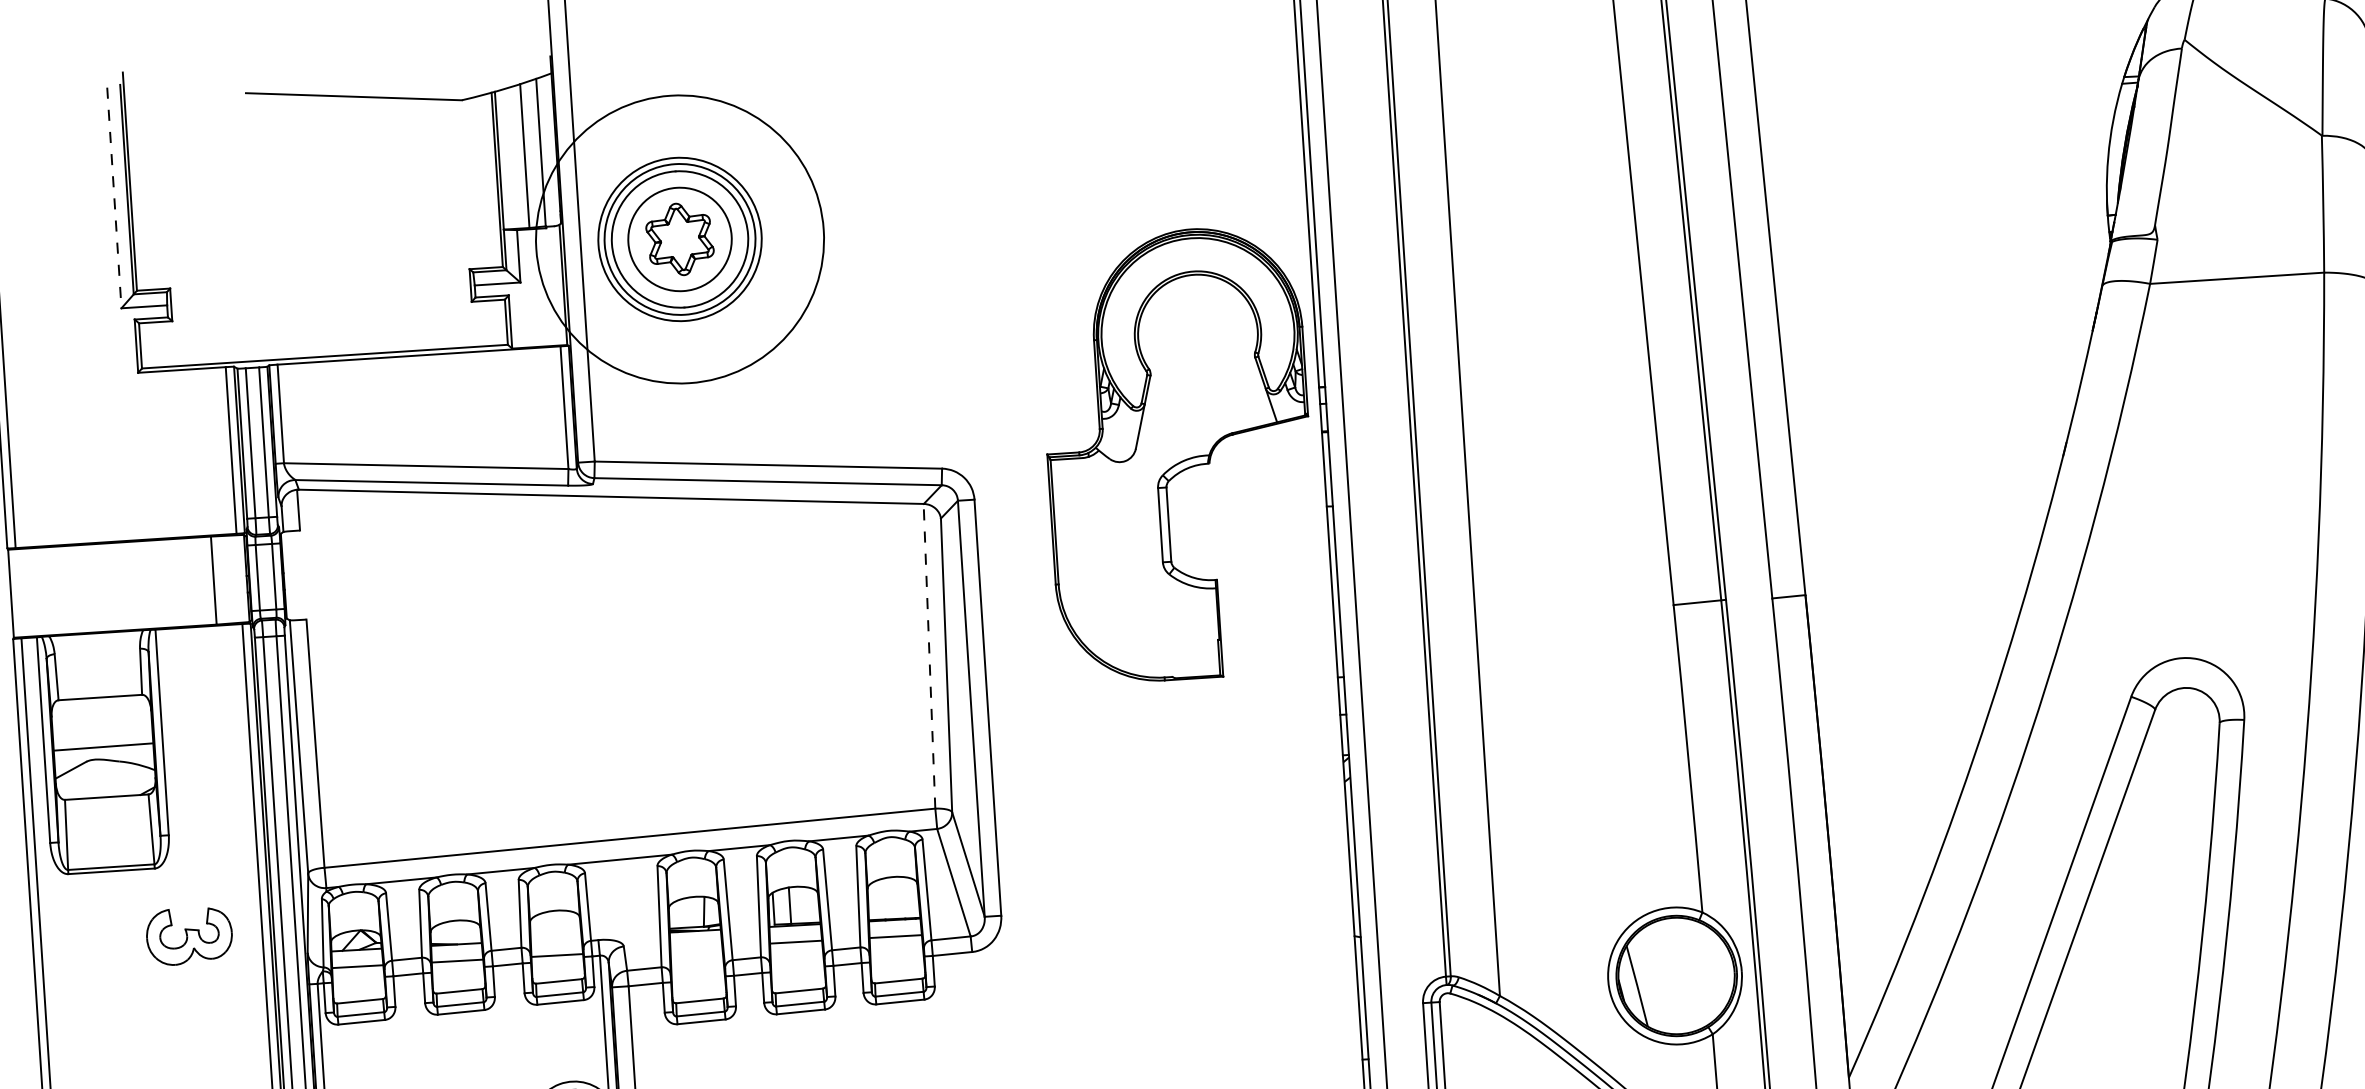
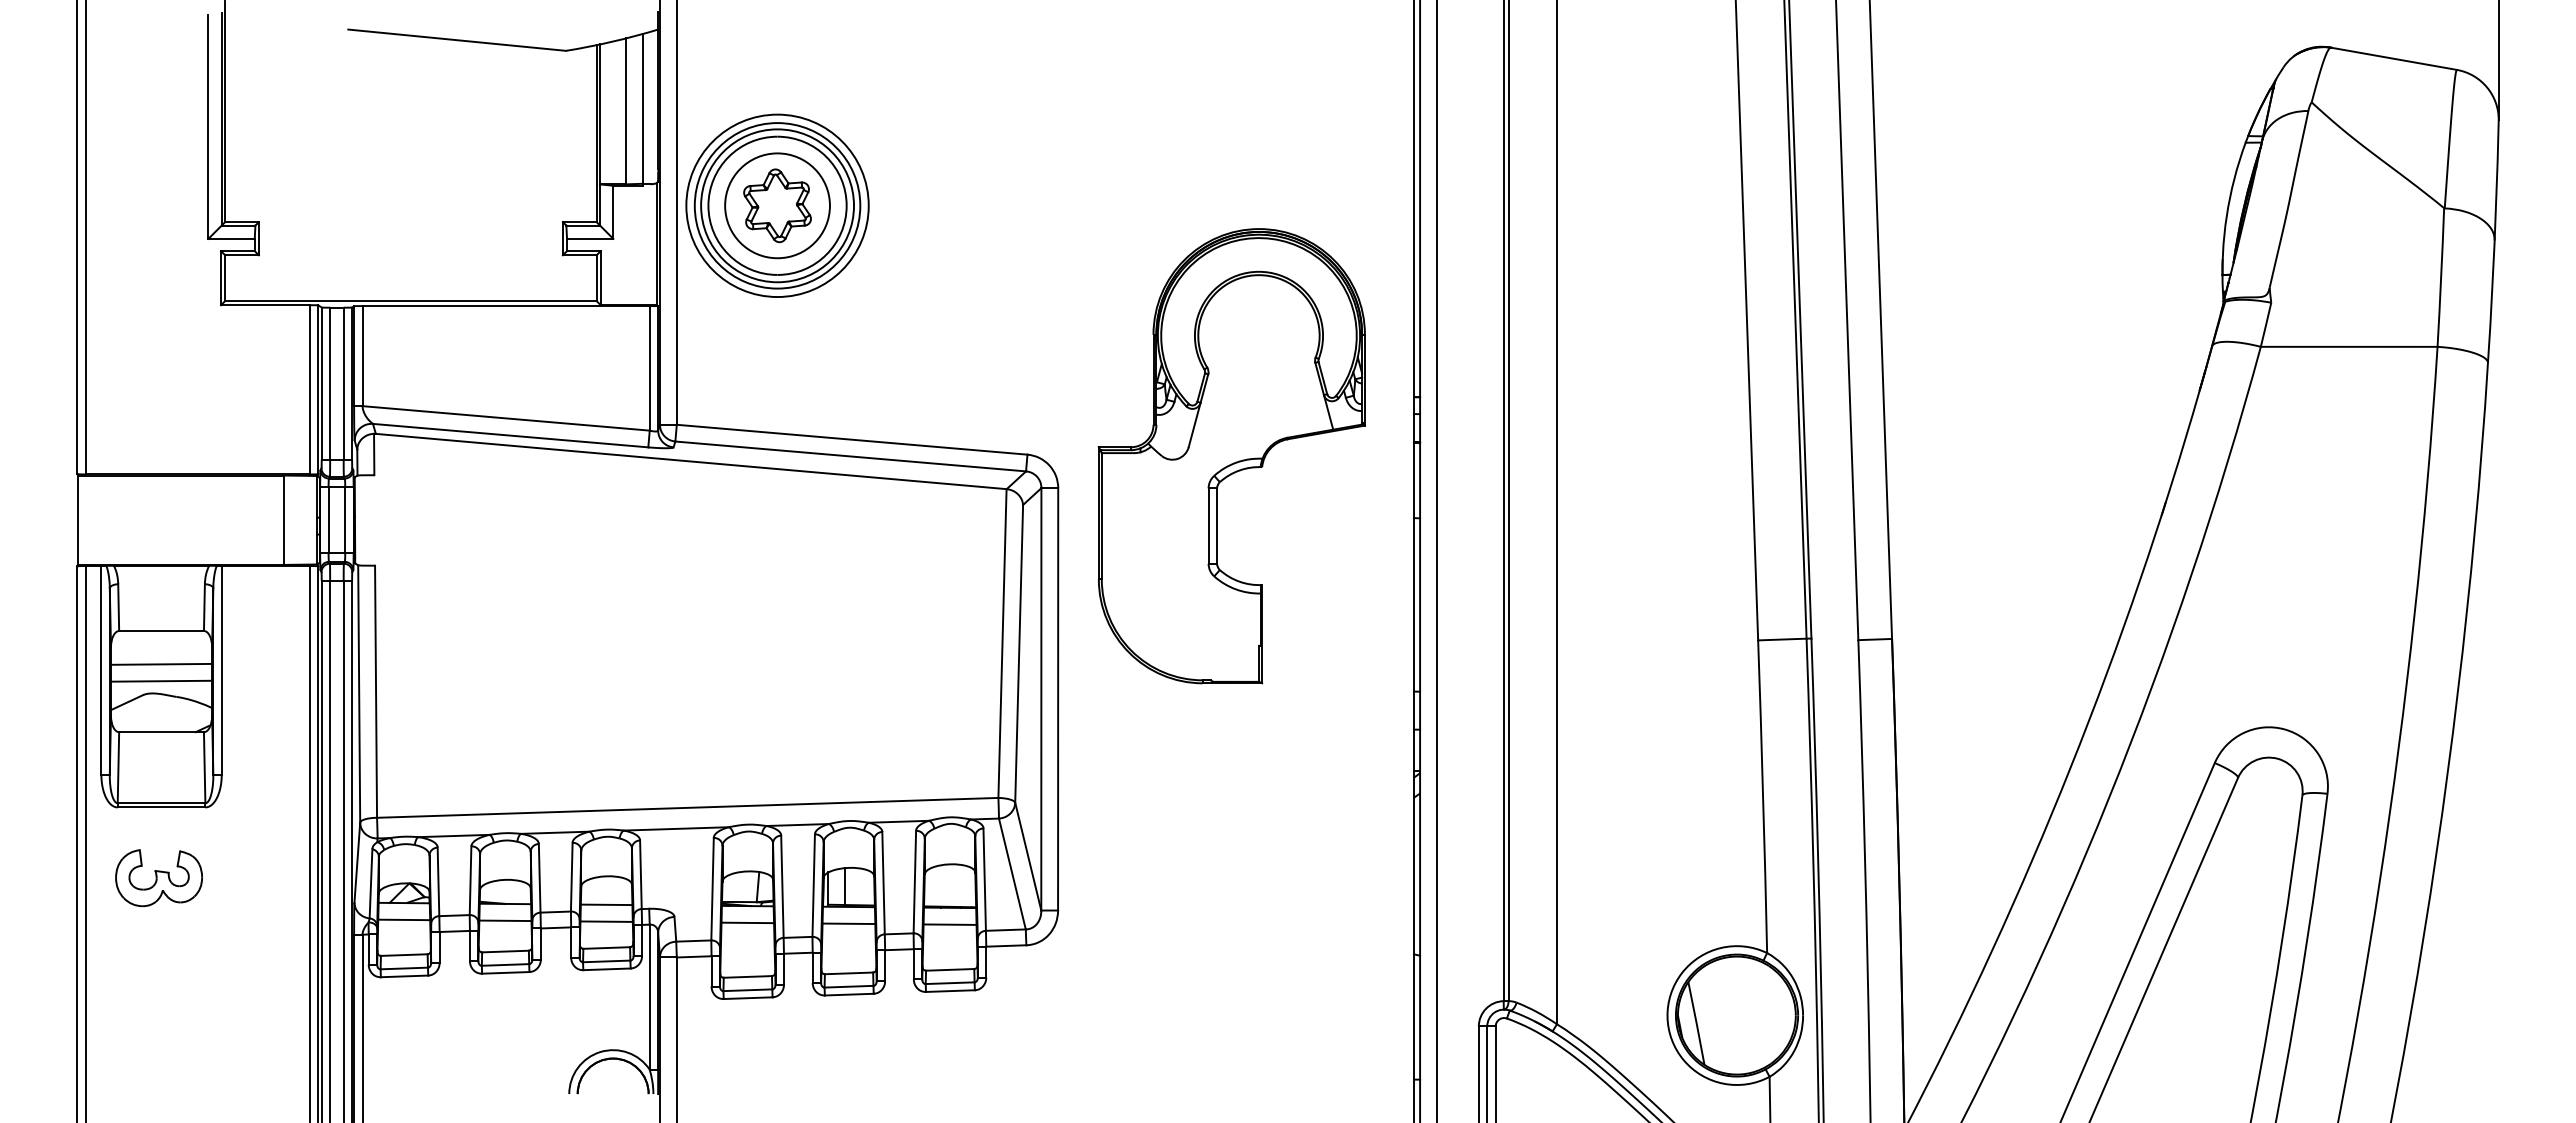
line: (114, 198) -> (208, 127), dashed -> solid
circle: (679, 239) -> (777, 205), size x0.62
part: (1178, 455) -> (1231, 456), moved
line: (929, 656) -> (1002, 643), dashed -> solid
line: (102, 729) -> (161, 663), added
part: (188, 936) -> (158, 878), moved
line: (556, 938) -> (606, 904), added
line: (696, 947) -> (747, 922), added

